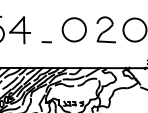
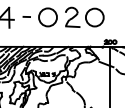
line: (46, 41) -> (26, 16), moved

